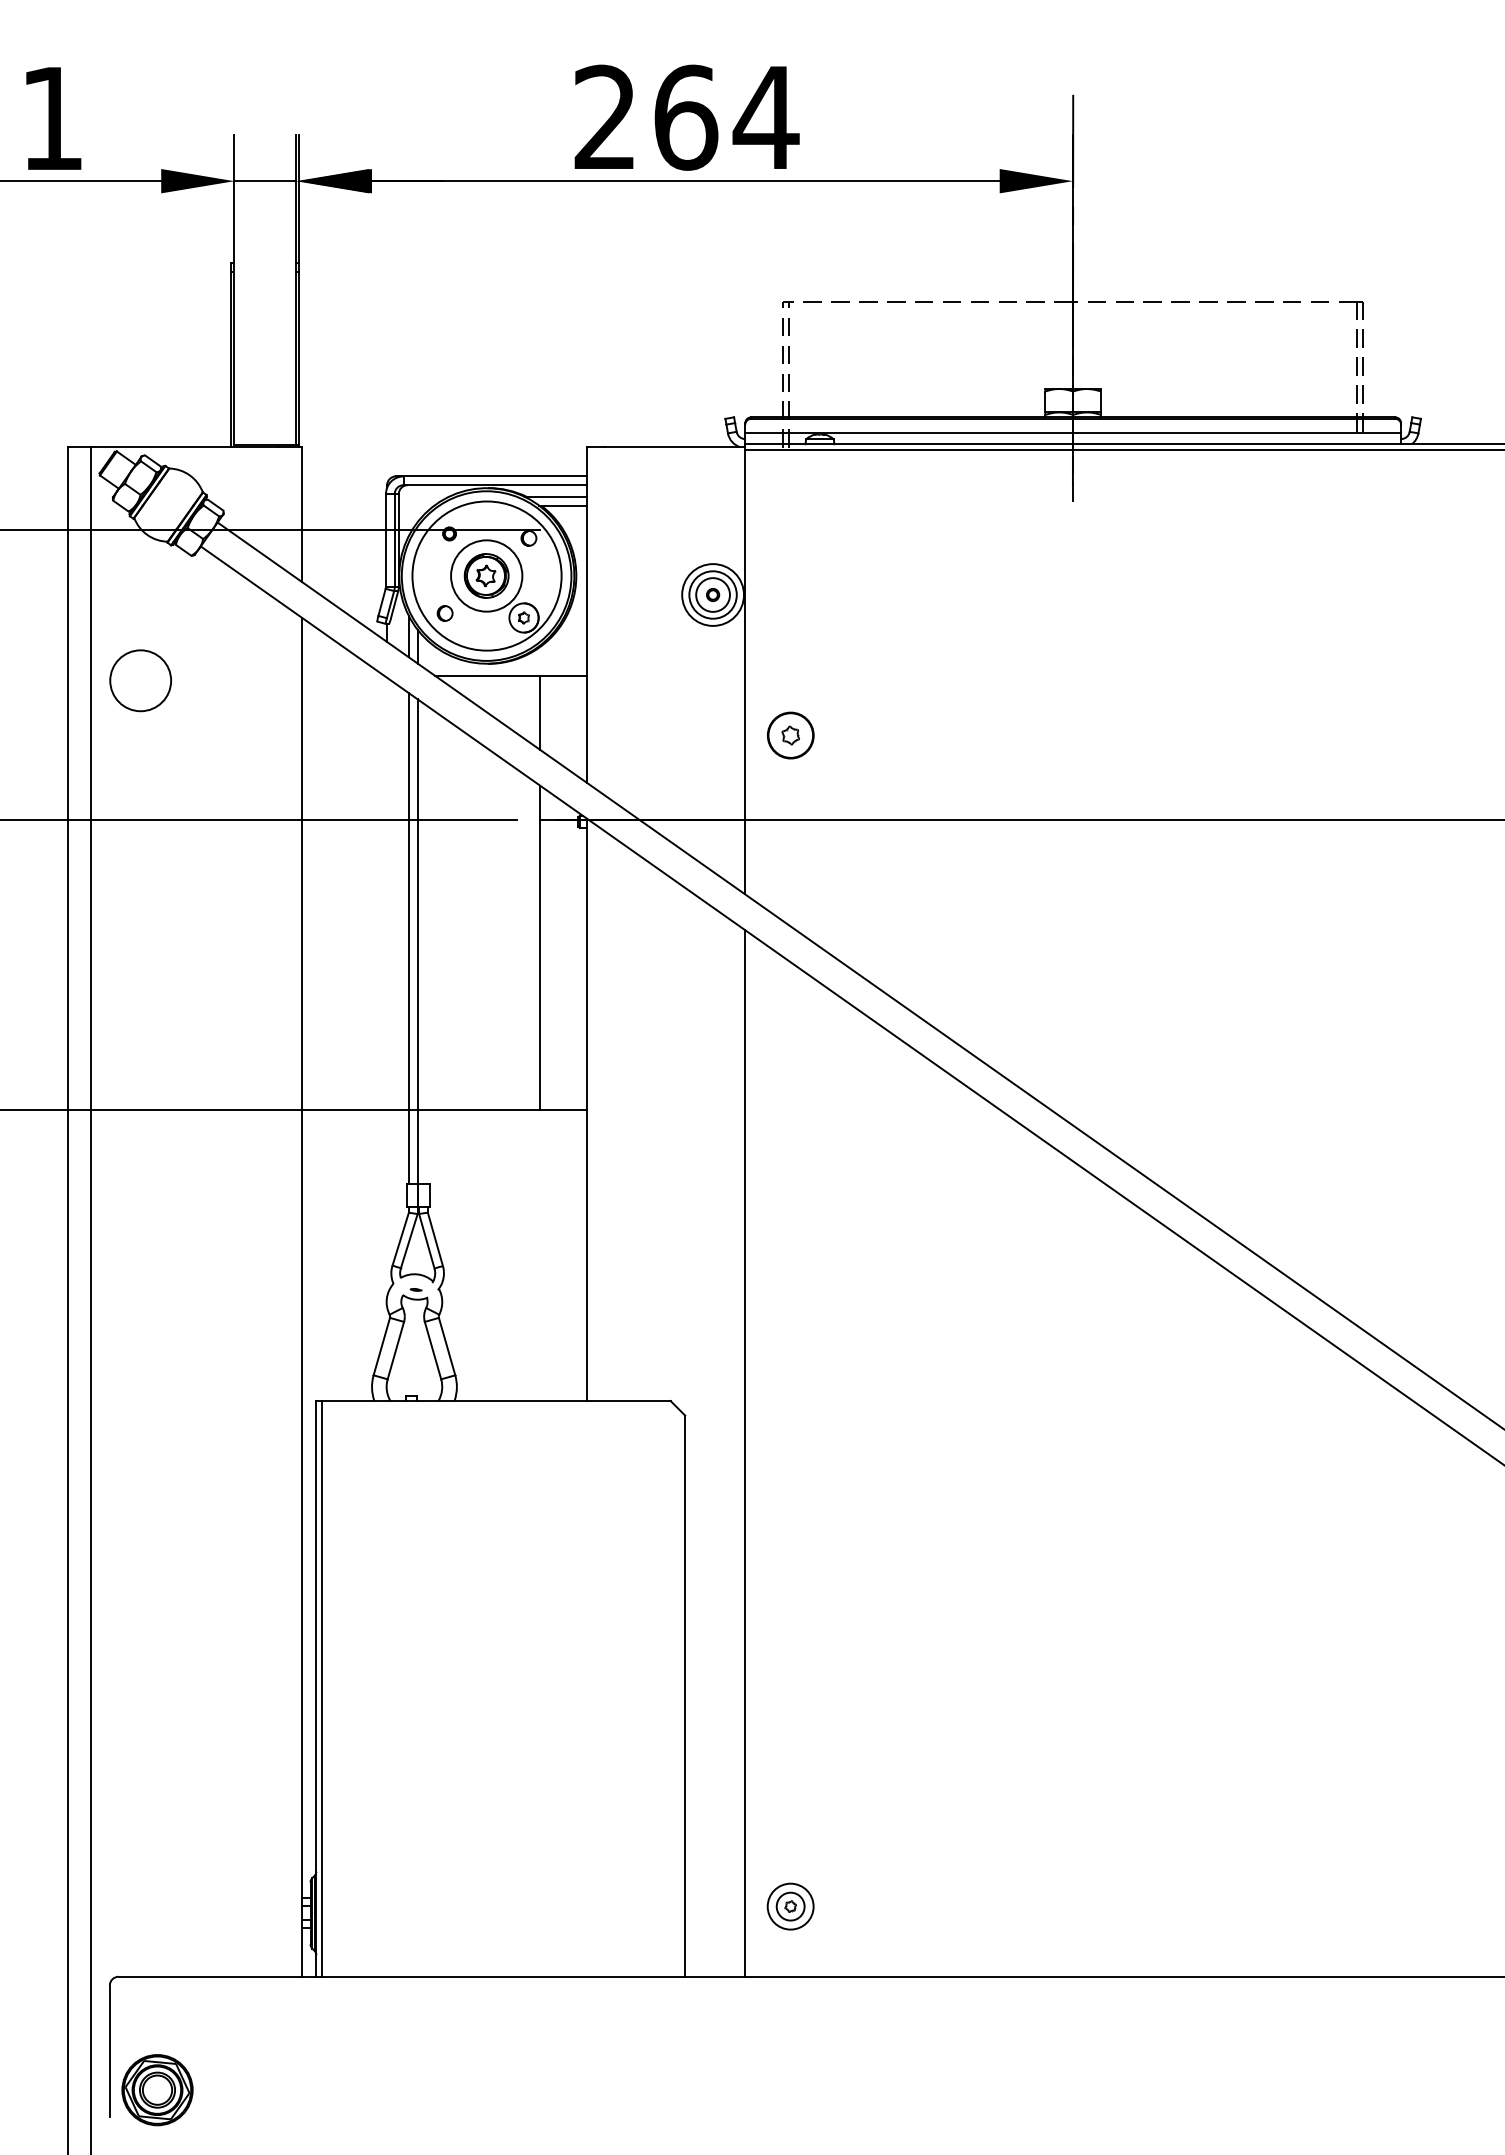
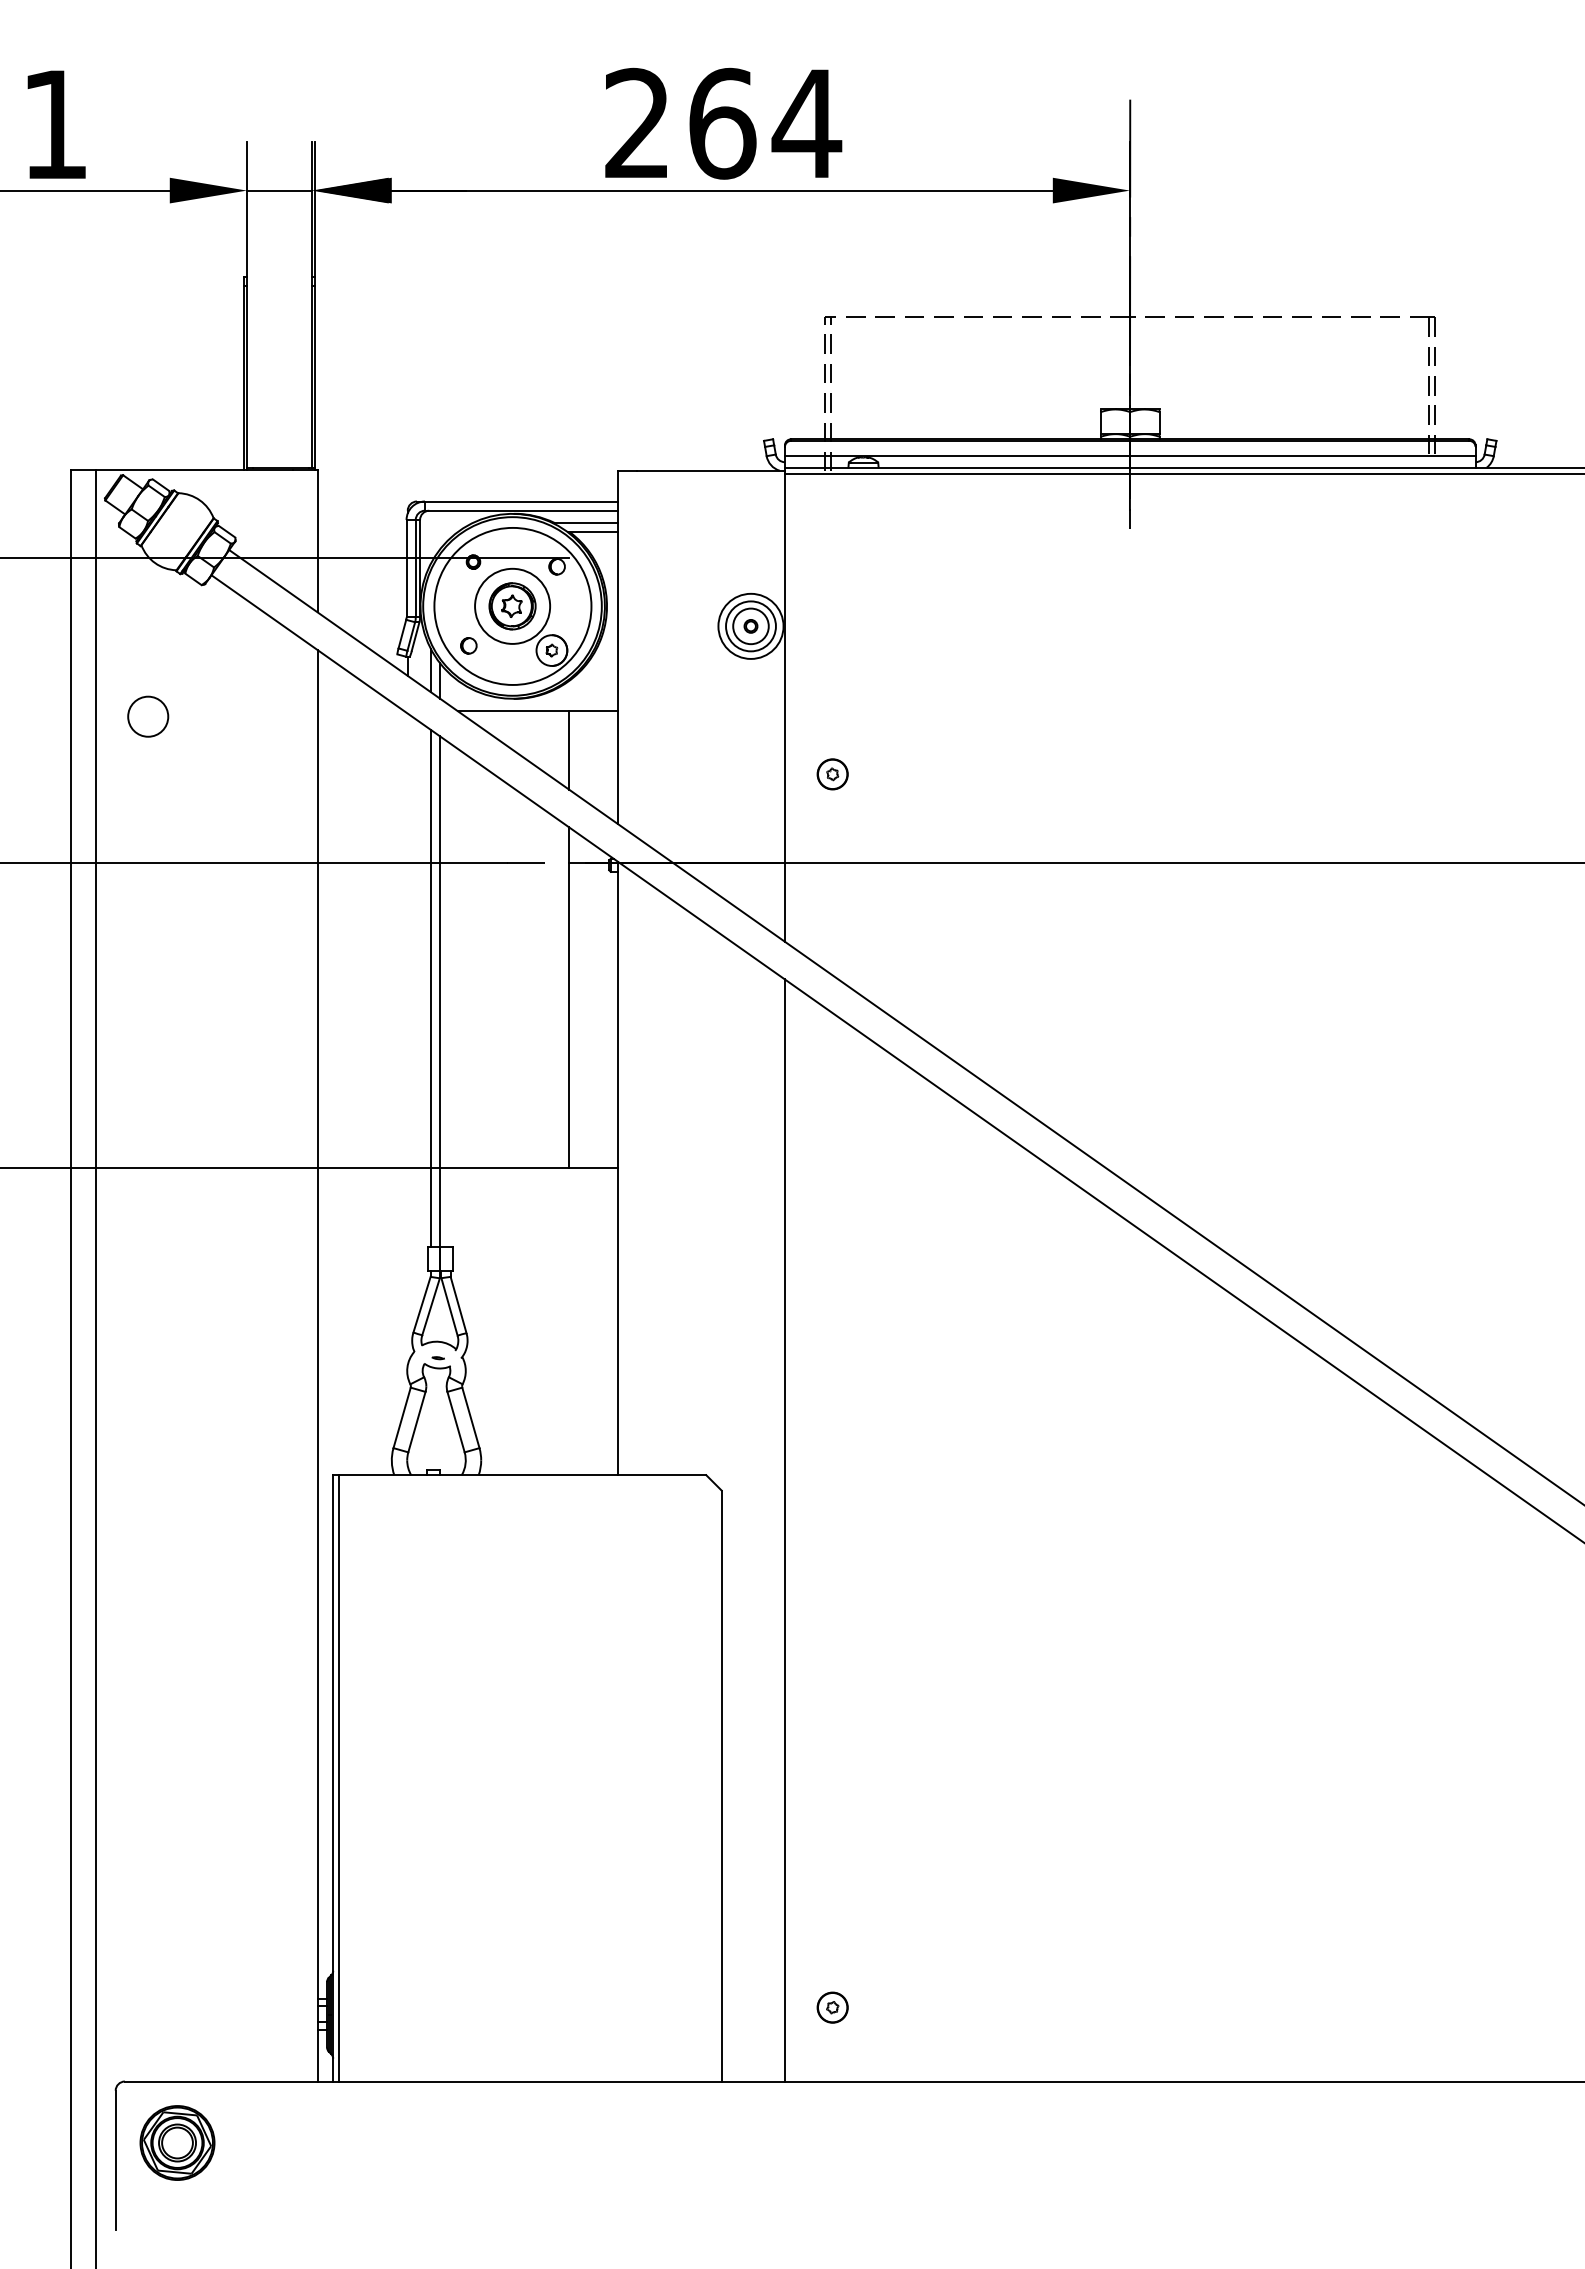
circle: (140, 680) -> (148, 716), size x0.62
part: (790, 735) -> (832, 774), size x0.62
circle: (790, 1906) -> (832, 2007), size x0.62
part: (157, 2090) -> (177, 2143), moved

